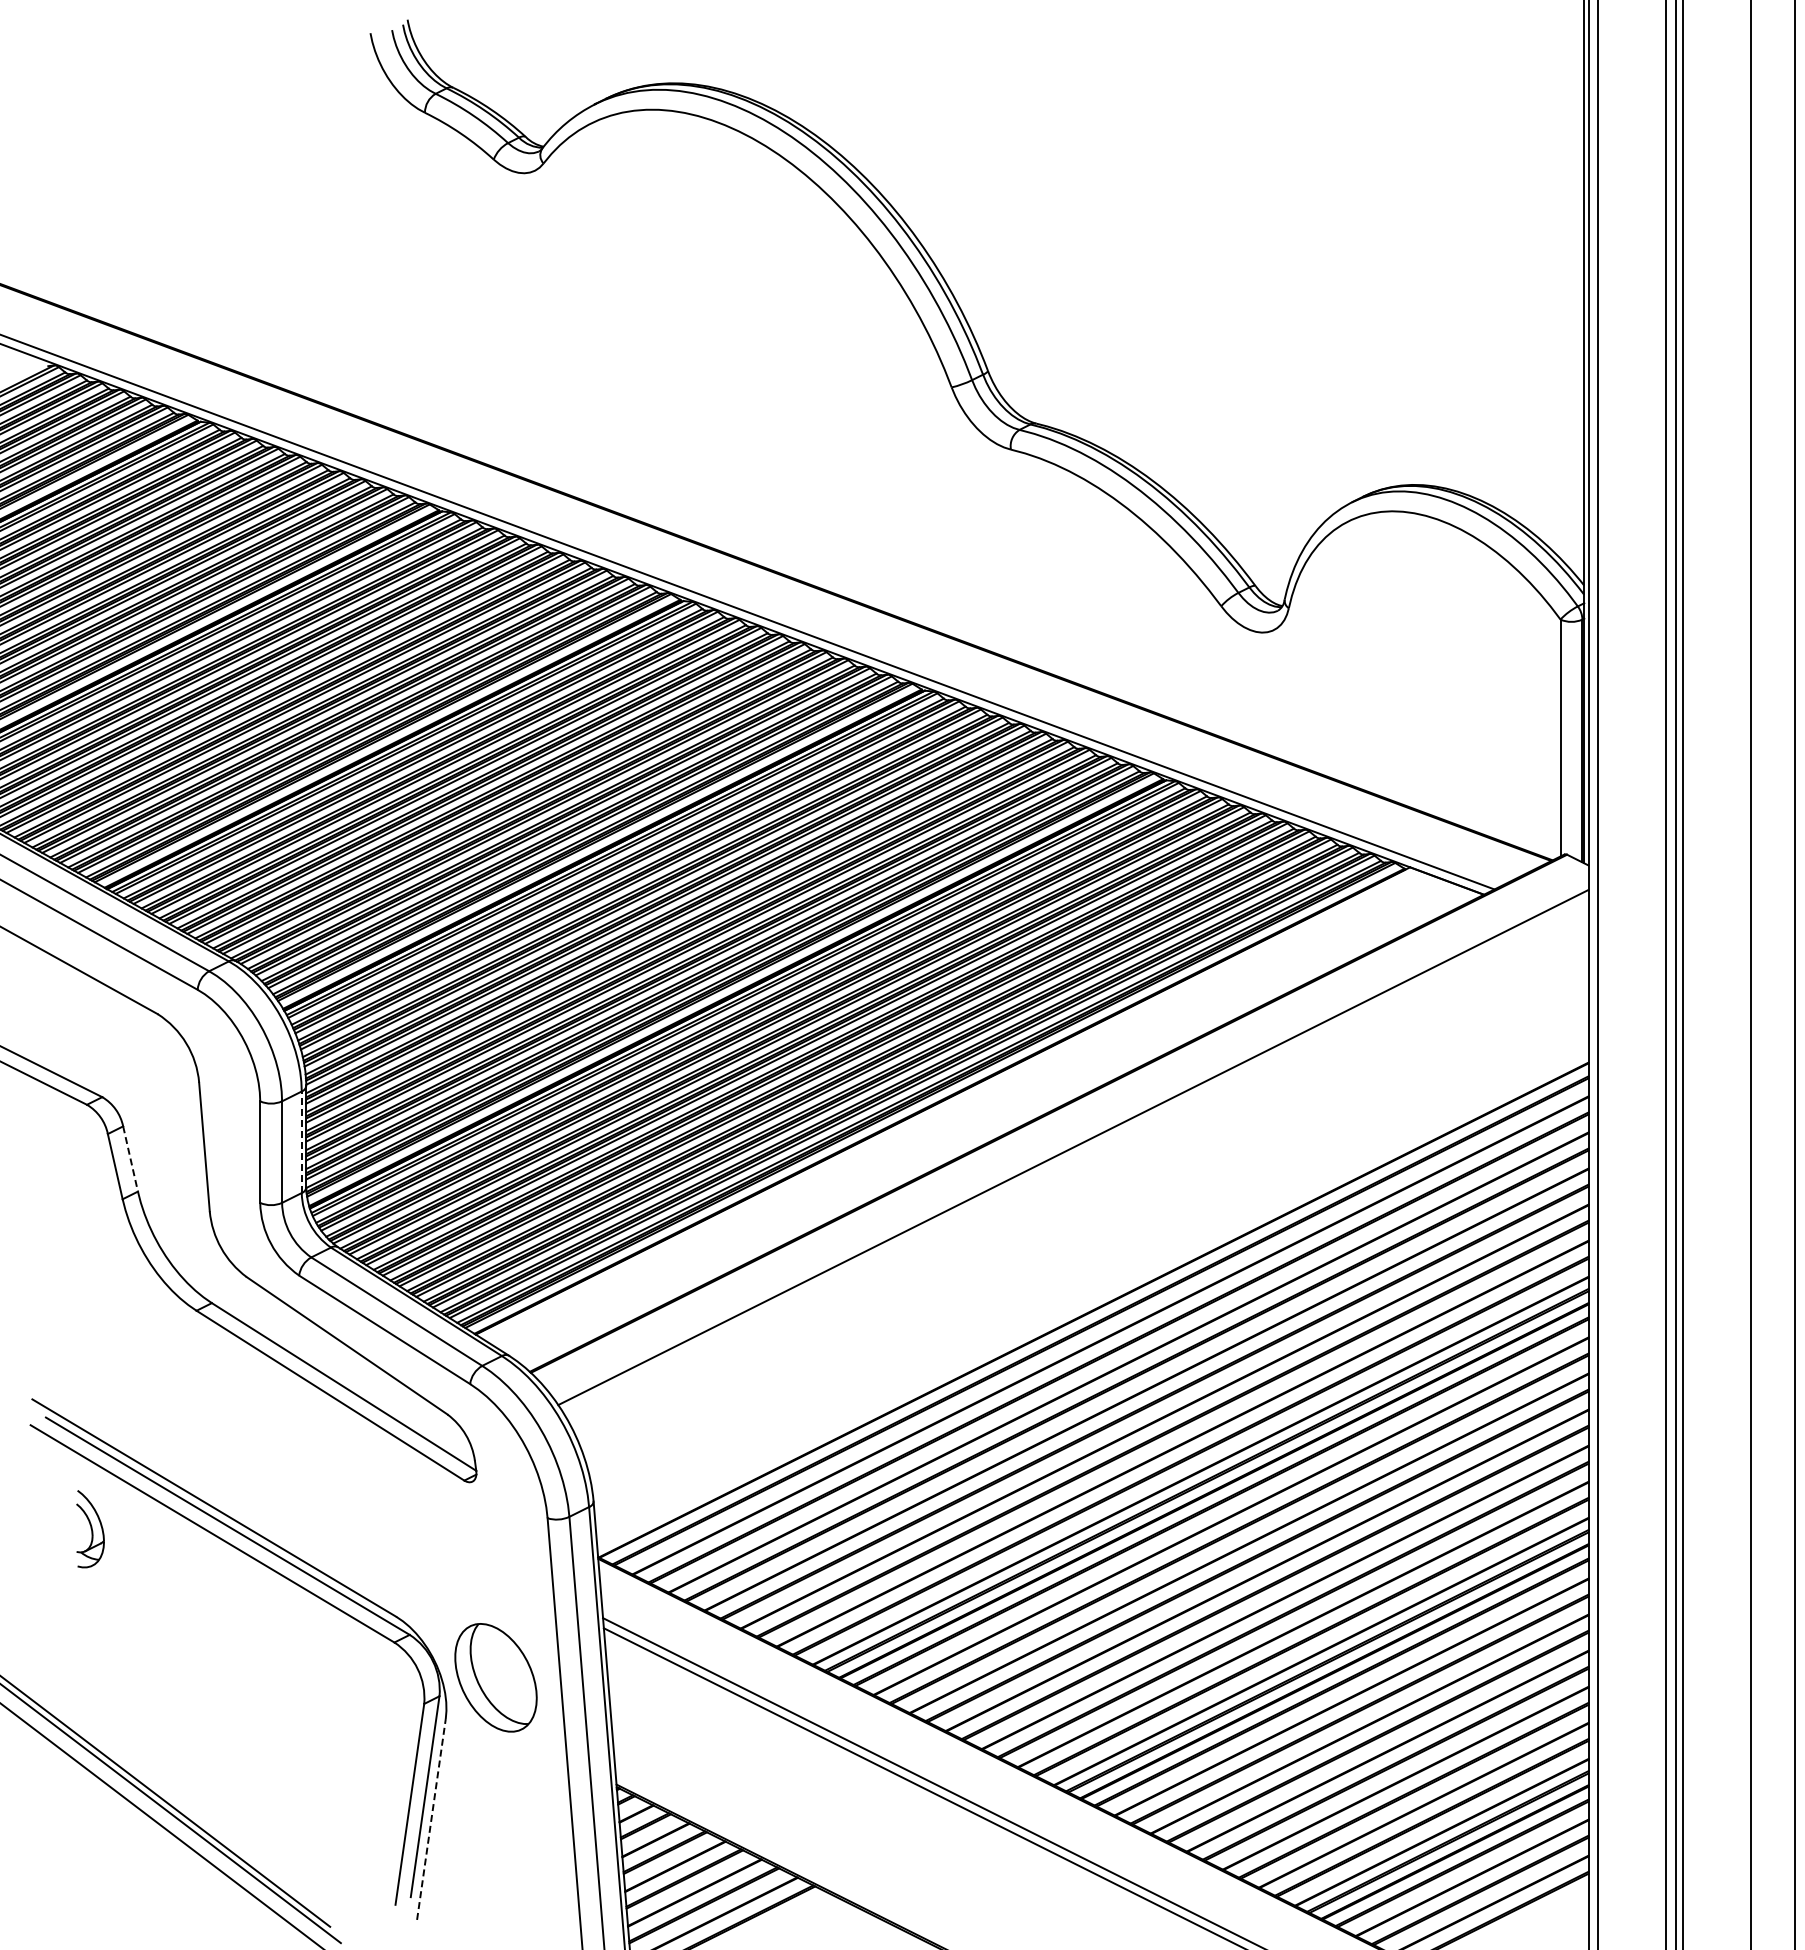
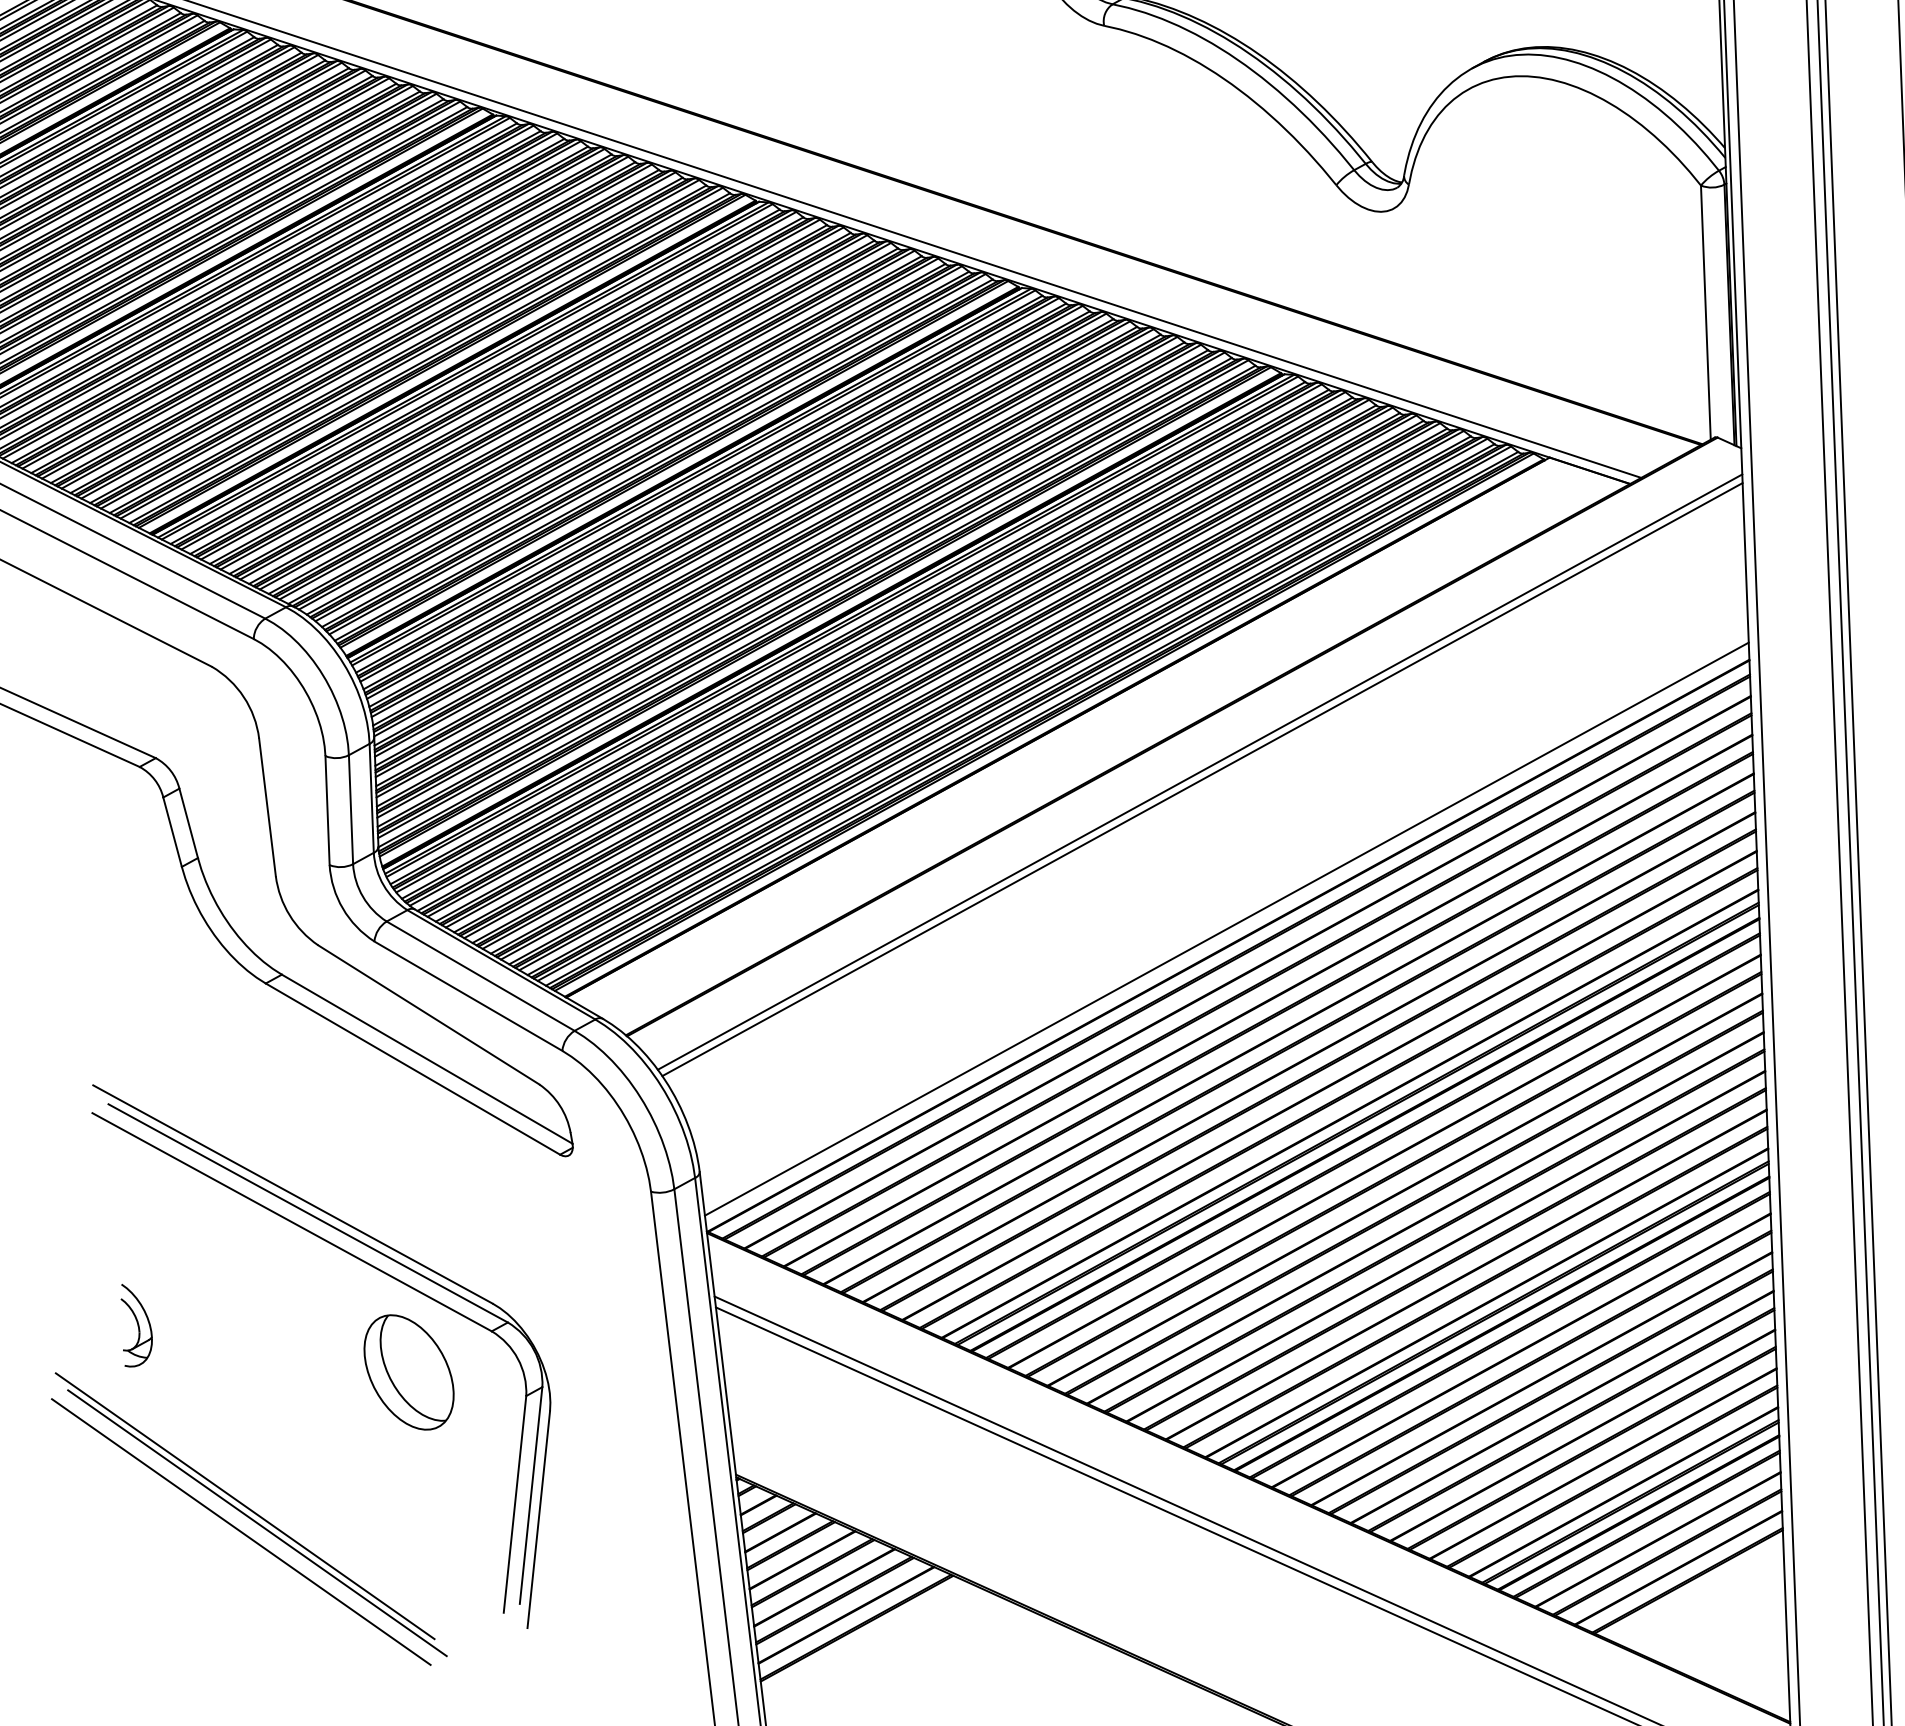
line: (301, 1142) -> (371, 798), dashed -> solid
line: (1075, 1154) -> (1202, 779), added
line: (130, 1159) -> (188, 823), dashed -> solid
line: (1092, 1294) -> (1226, 929), added
part: (90, 1529) -> (136, 1325), moved
part: (495, 1677) -> (408, 1372), moved
line: (431, 1818) -> (538, 1518), dashed -> solid

